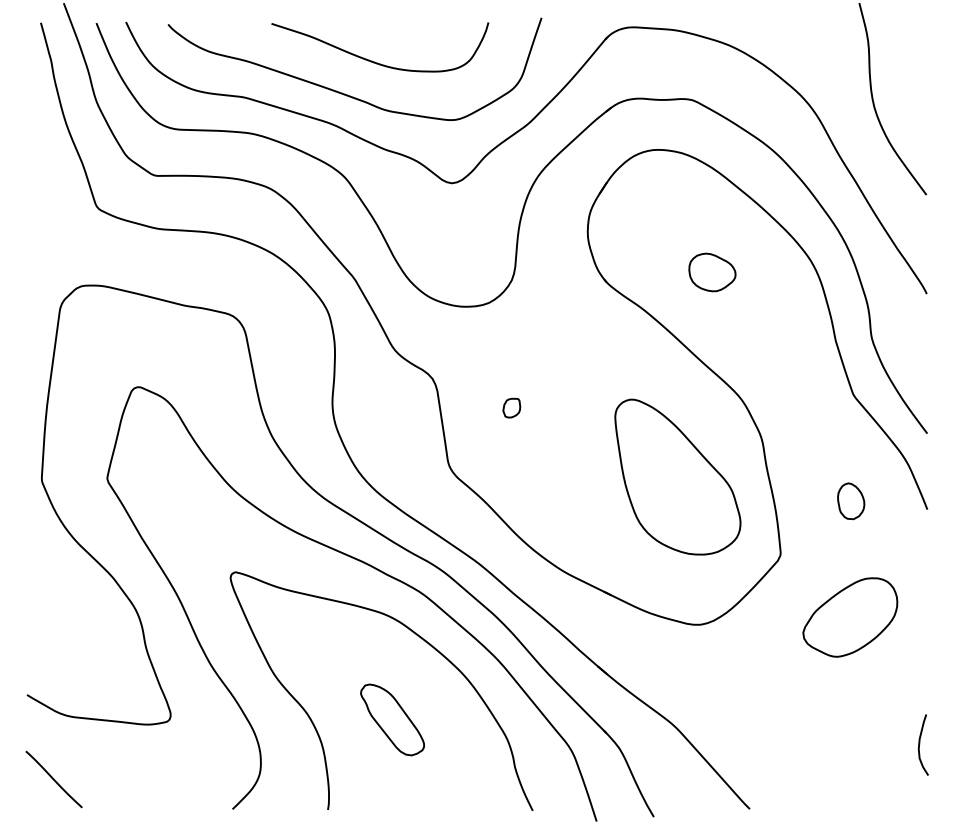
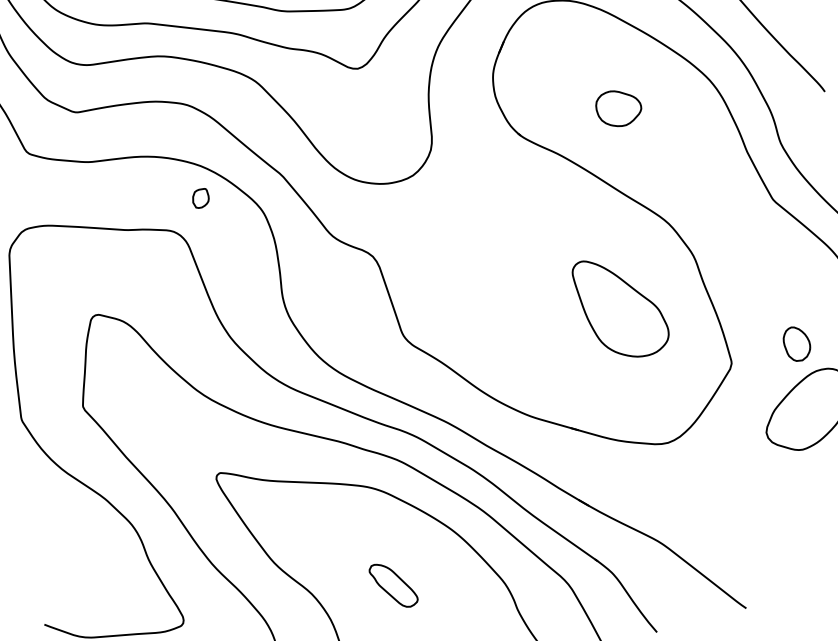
part: (511, 407) -> (200, 198), moved
part: (677, 476) -> (620, 306), size x0.7
part: (851, 501) -> (797, 344), moved
part: (392, 719) -> (393, 585), size x0.7

